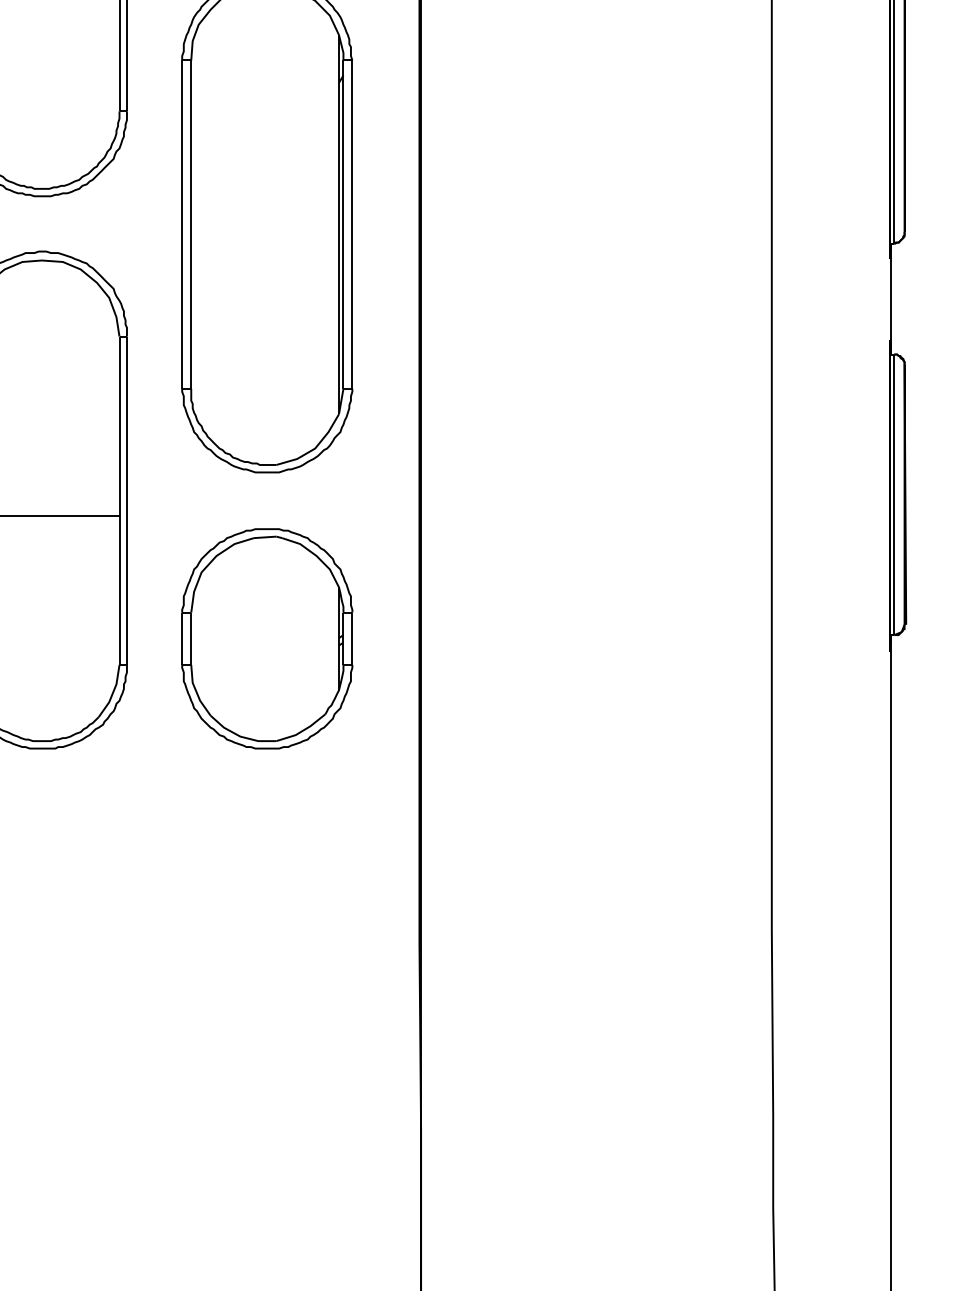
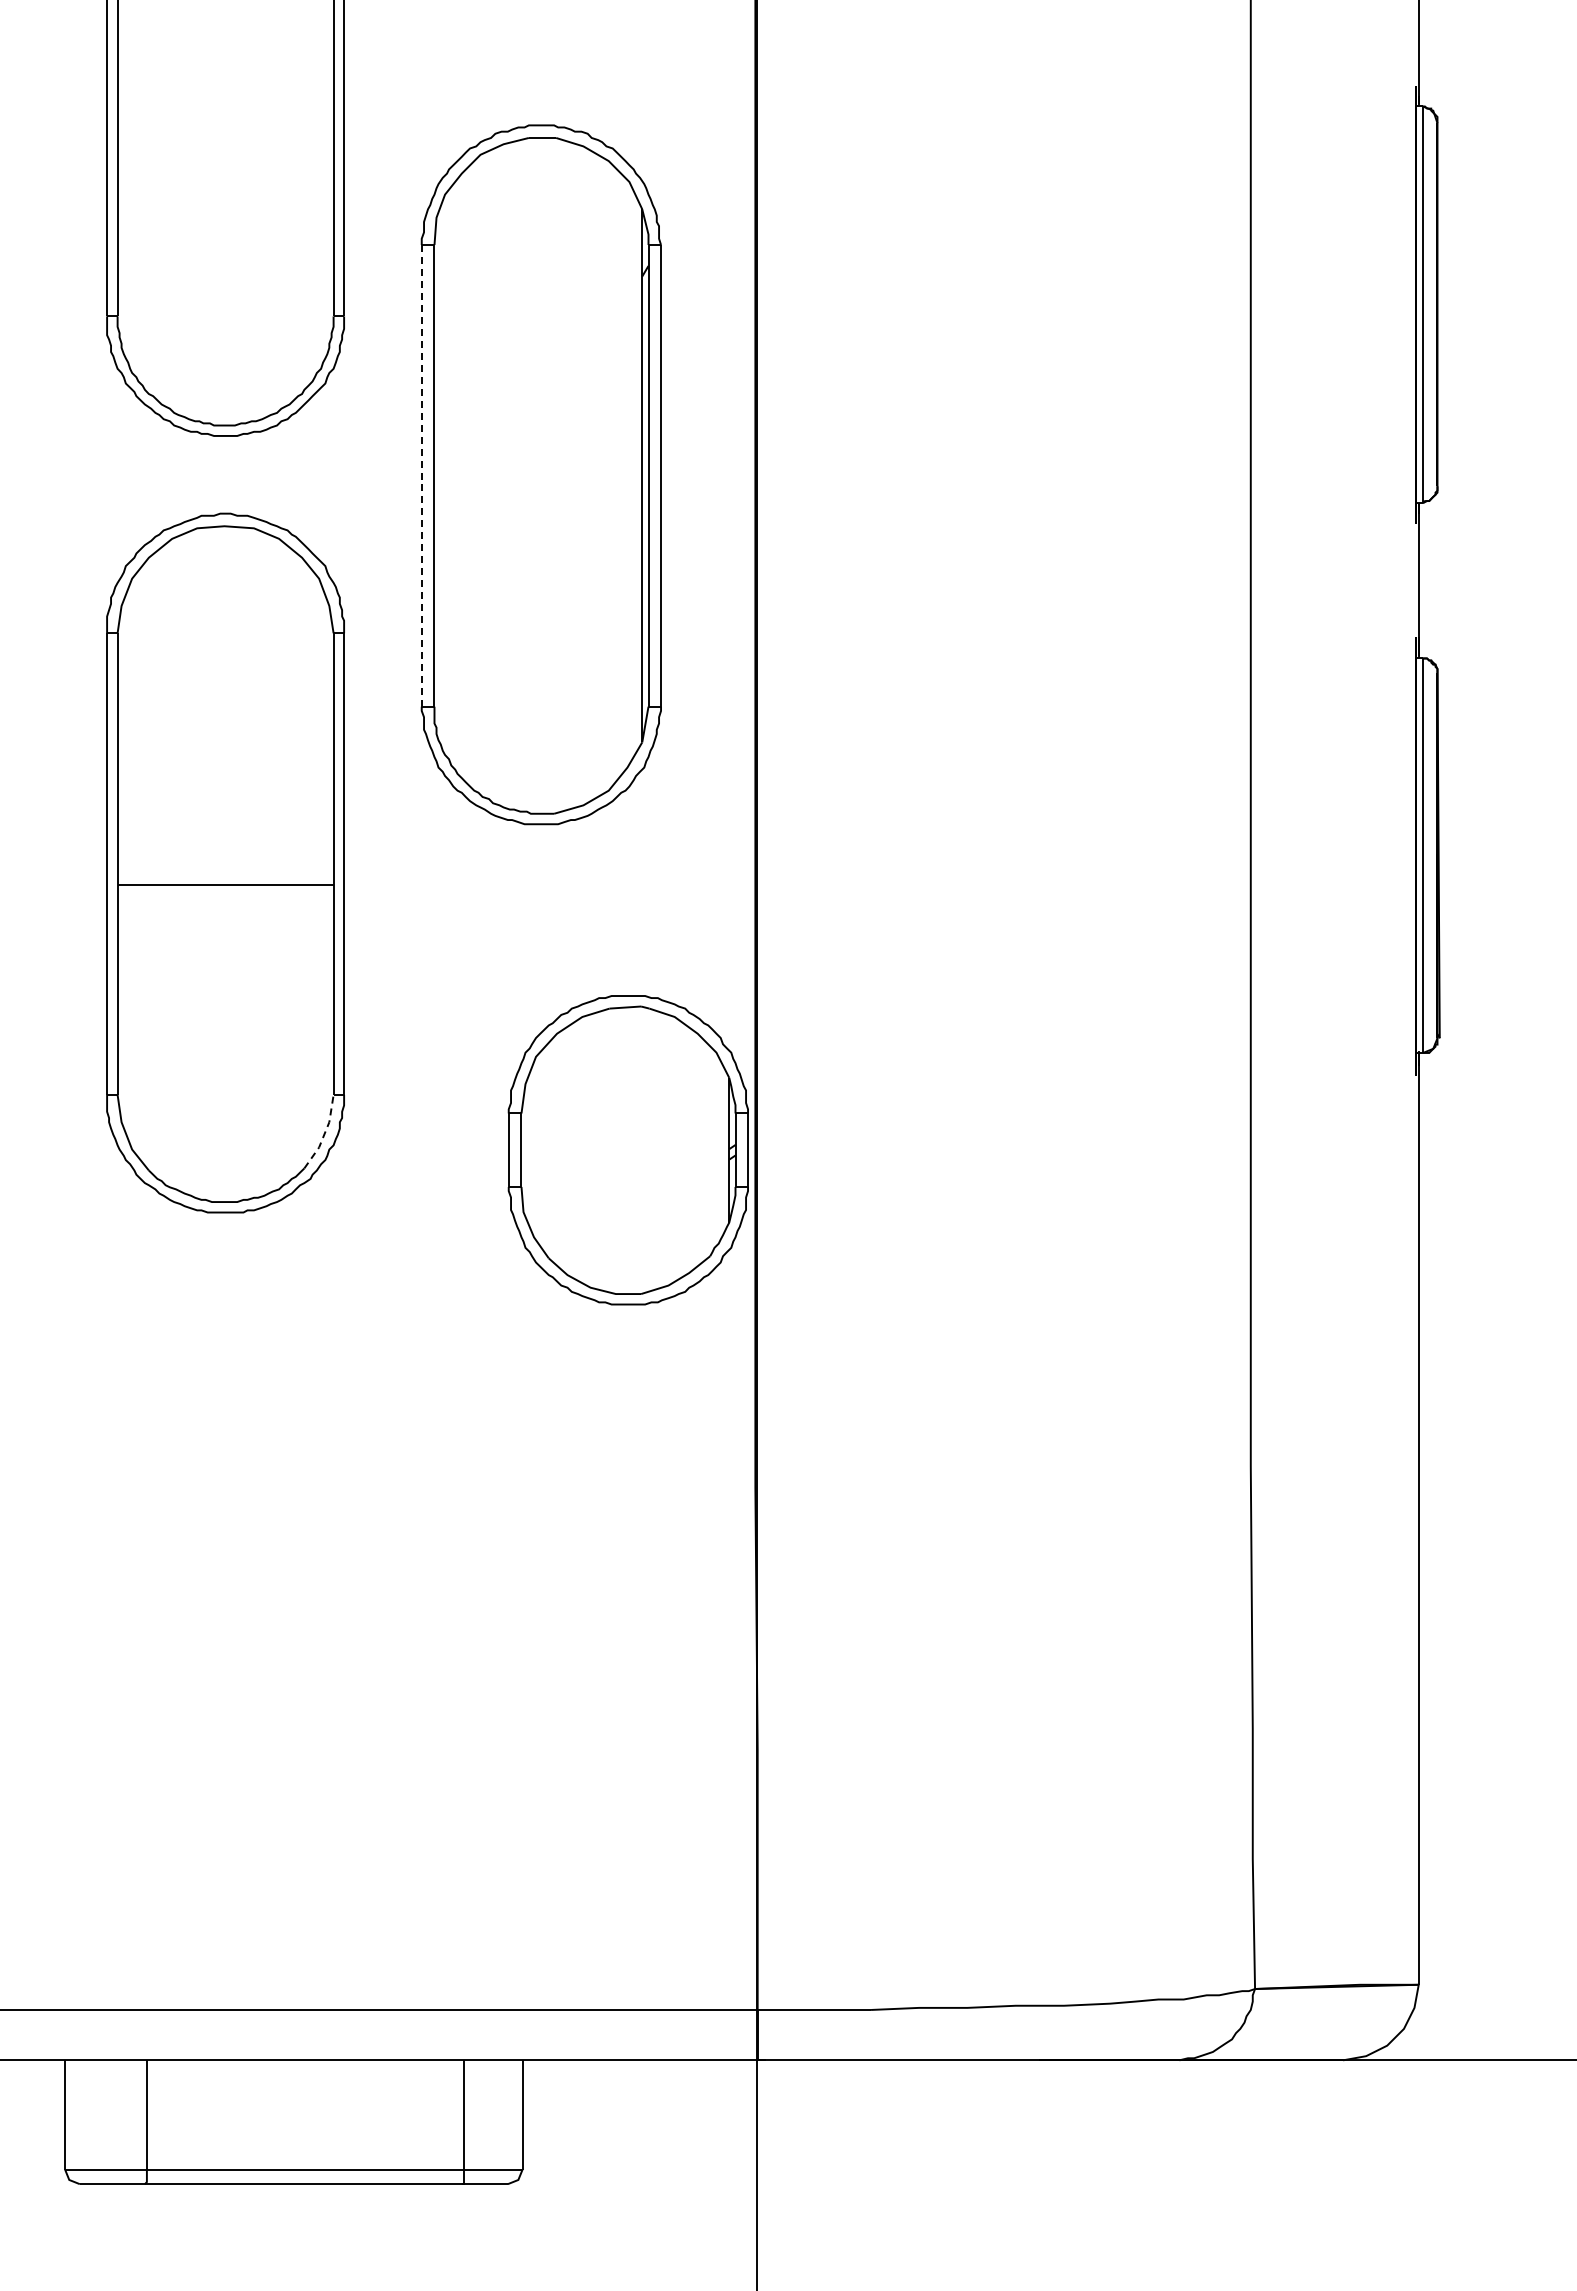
line: (182, 224) -> (421, 475), solid -> dashed
part: (266, 639) -> (627, 1150), moved
line: (113, 692) -> (324, 1133), solid -> dashed

